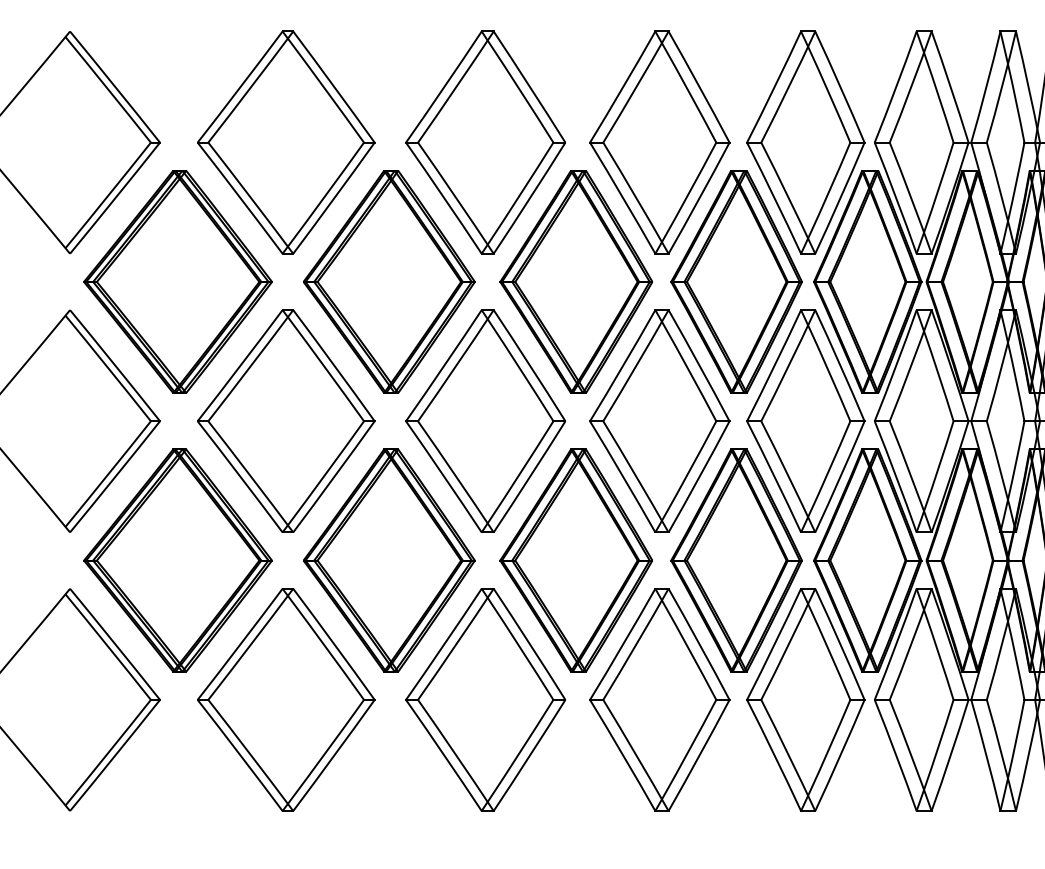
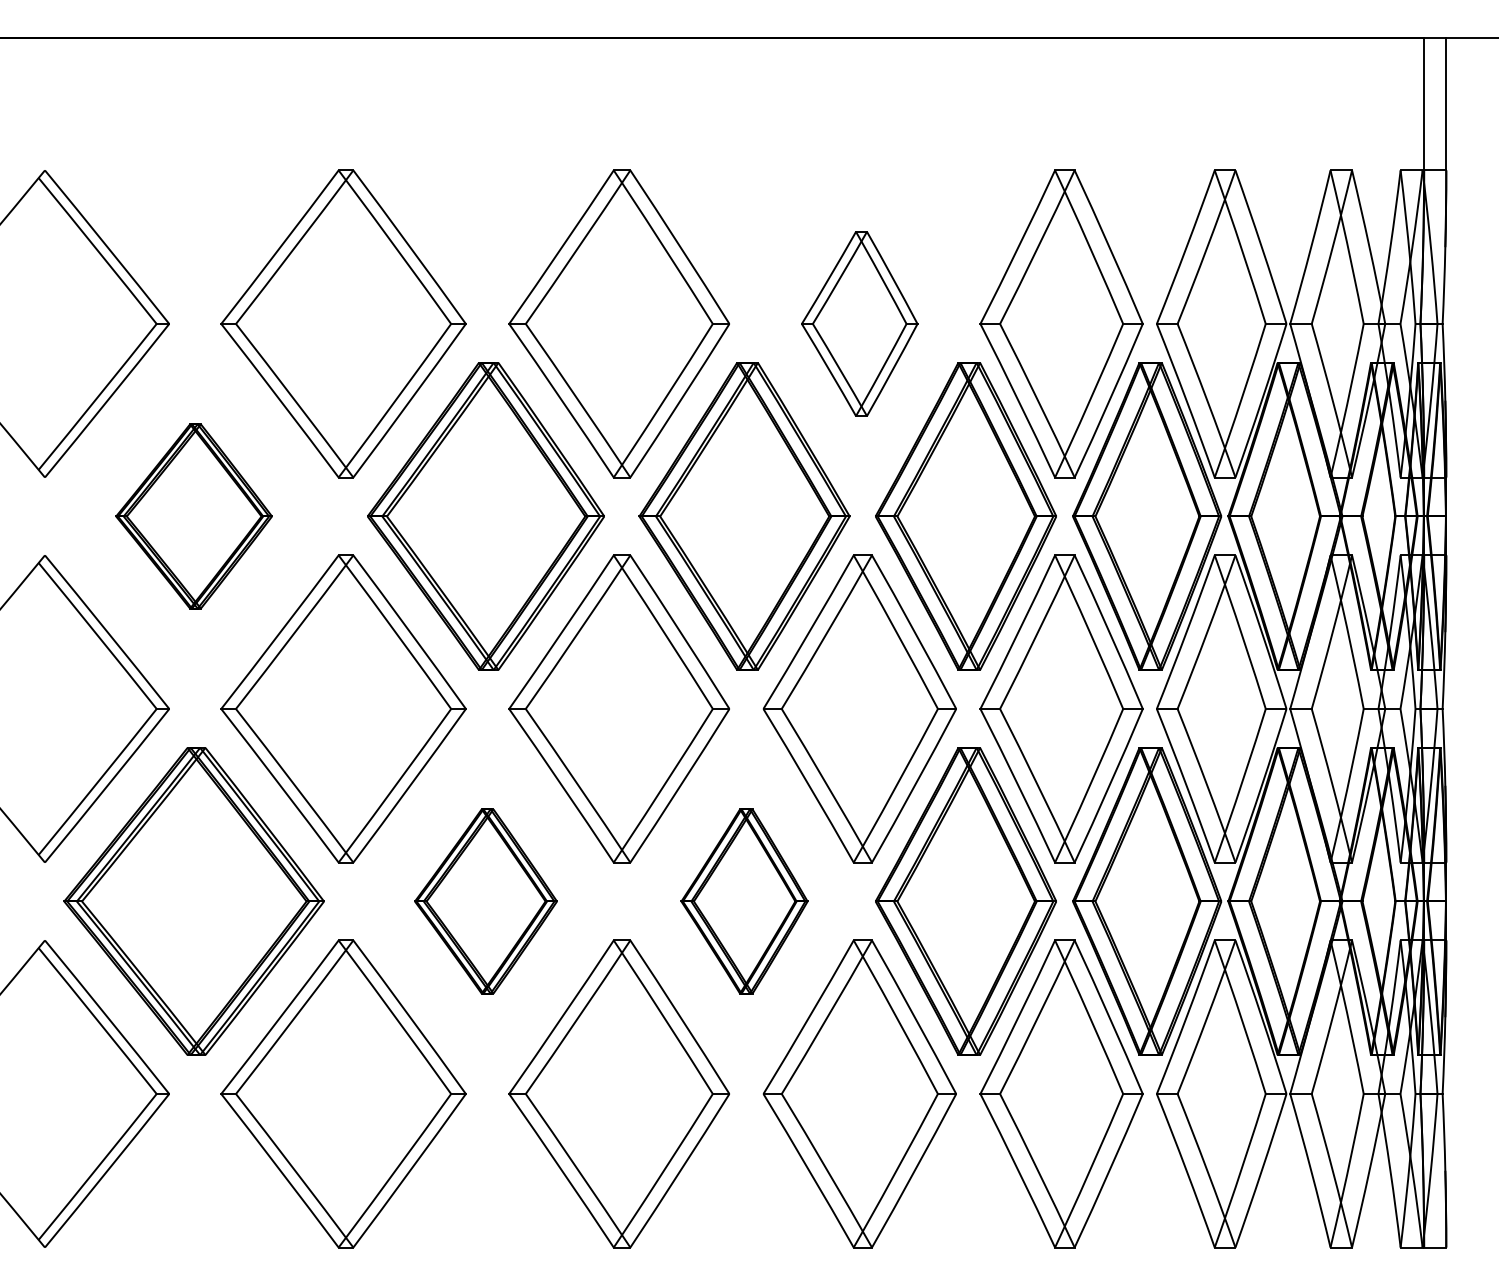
part: (659, 142) -> (859, 323), size x0.6
part: (177, 281) -> (193, 516), size x0.6
part: (388, 560) -> (485, 901), size x0.6
part: (576, 560) -> (744, 901), size x0.6

